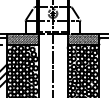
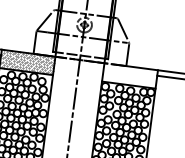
hatch: (82, 39) -> (128, 75), removed

